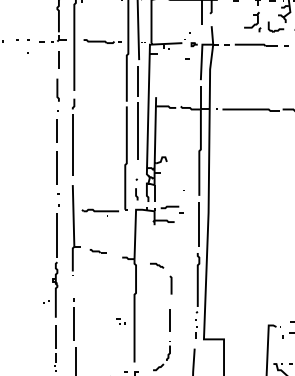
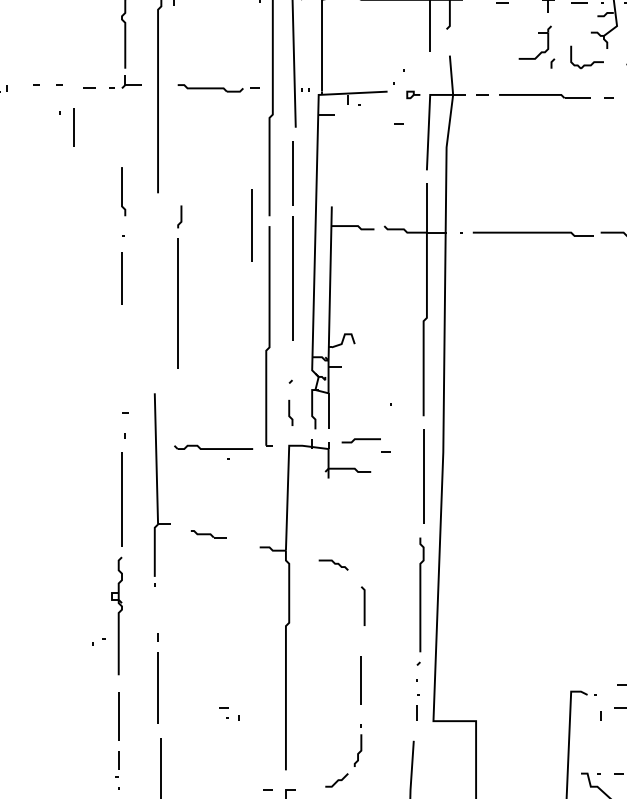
line: (58, 59) -> (73, 126), moved
part: (73, 136) -> (179, 285), moved
line: (56, 167) -> (249, 224), moved
part: (120, 321) -> (228, 712), moved

